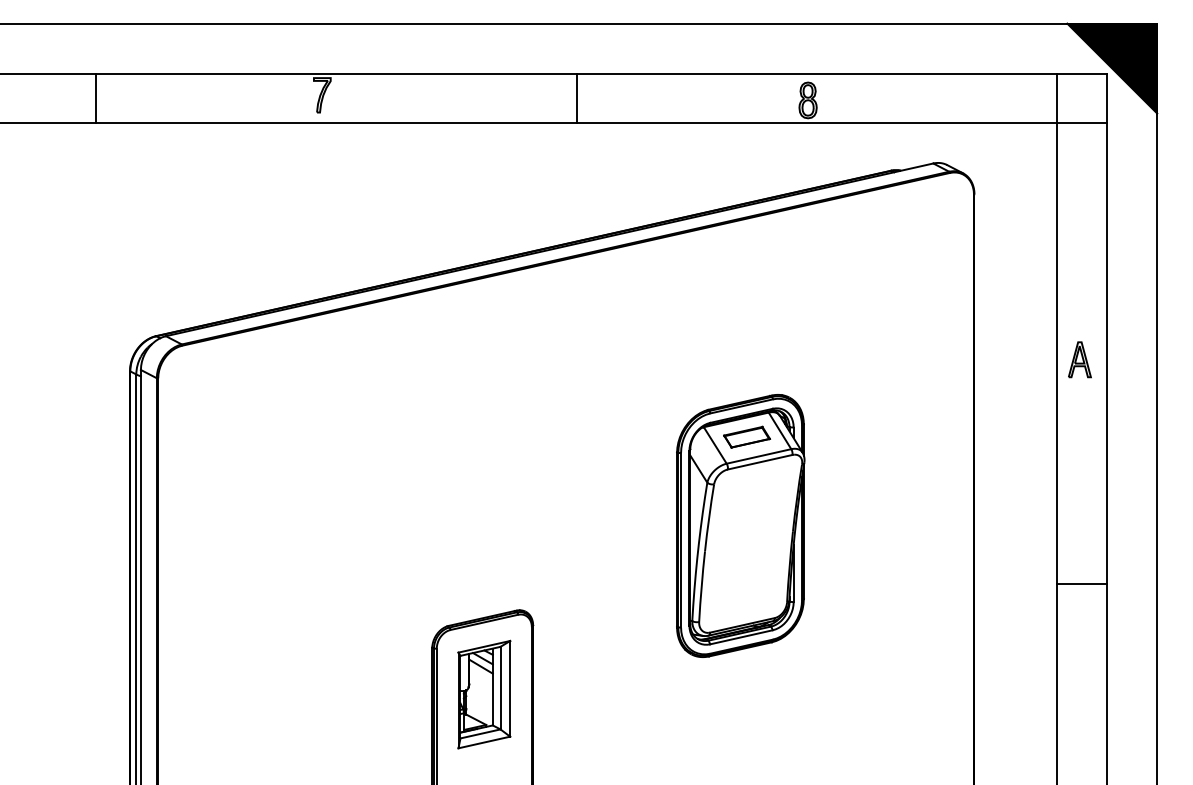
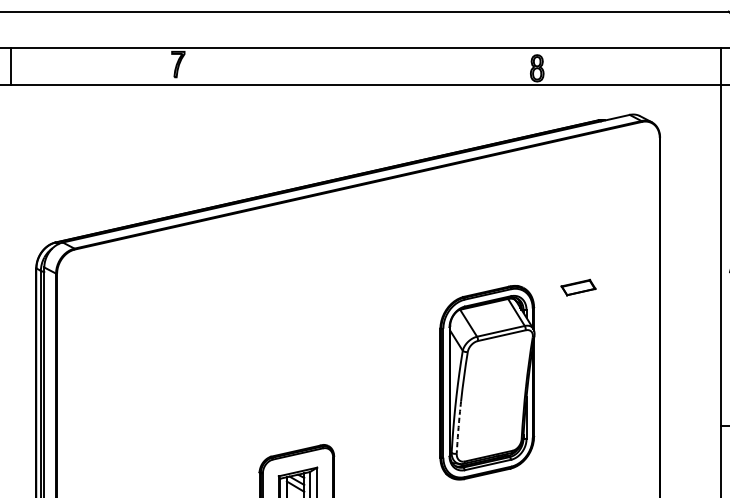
line: (576, 98) -> (366, 66), removed
part: (747, 436) -> (578, 287), moved
arc: (701, 586) -> (458, 427), solid -> dashed

